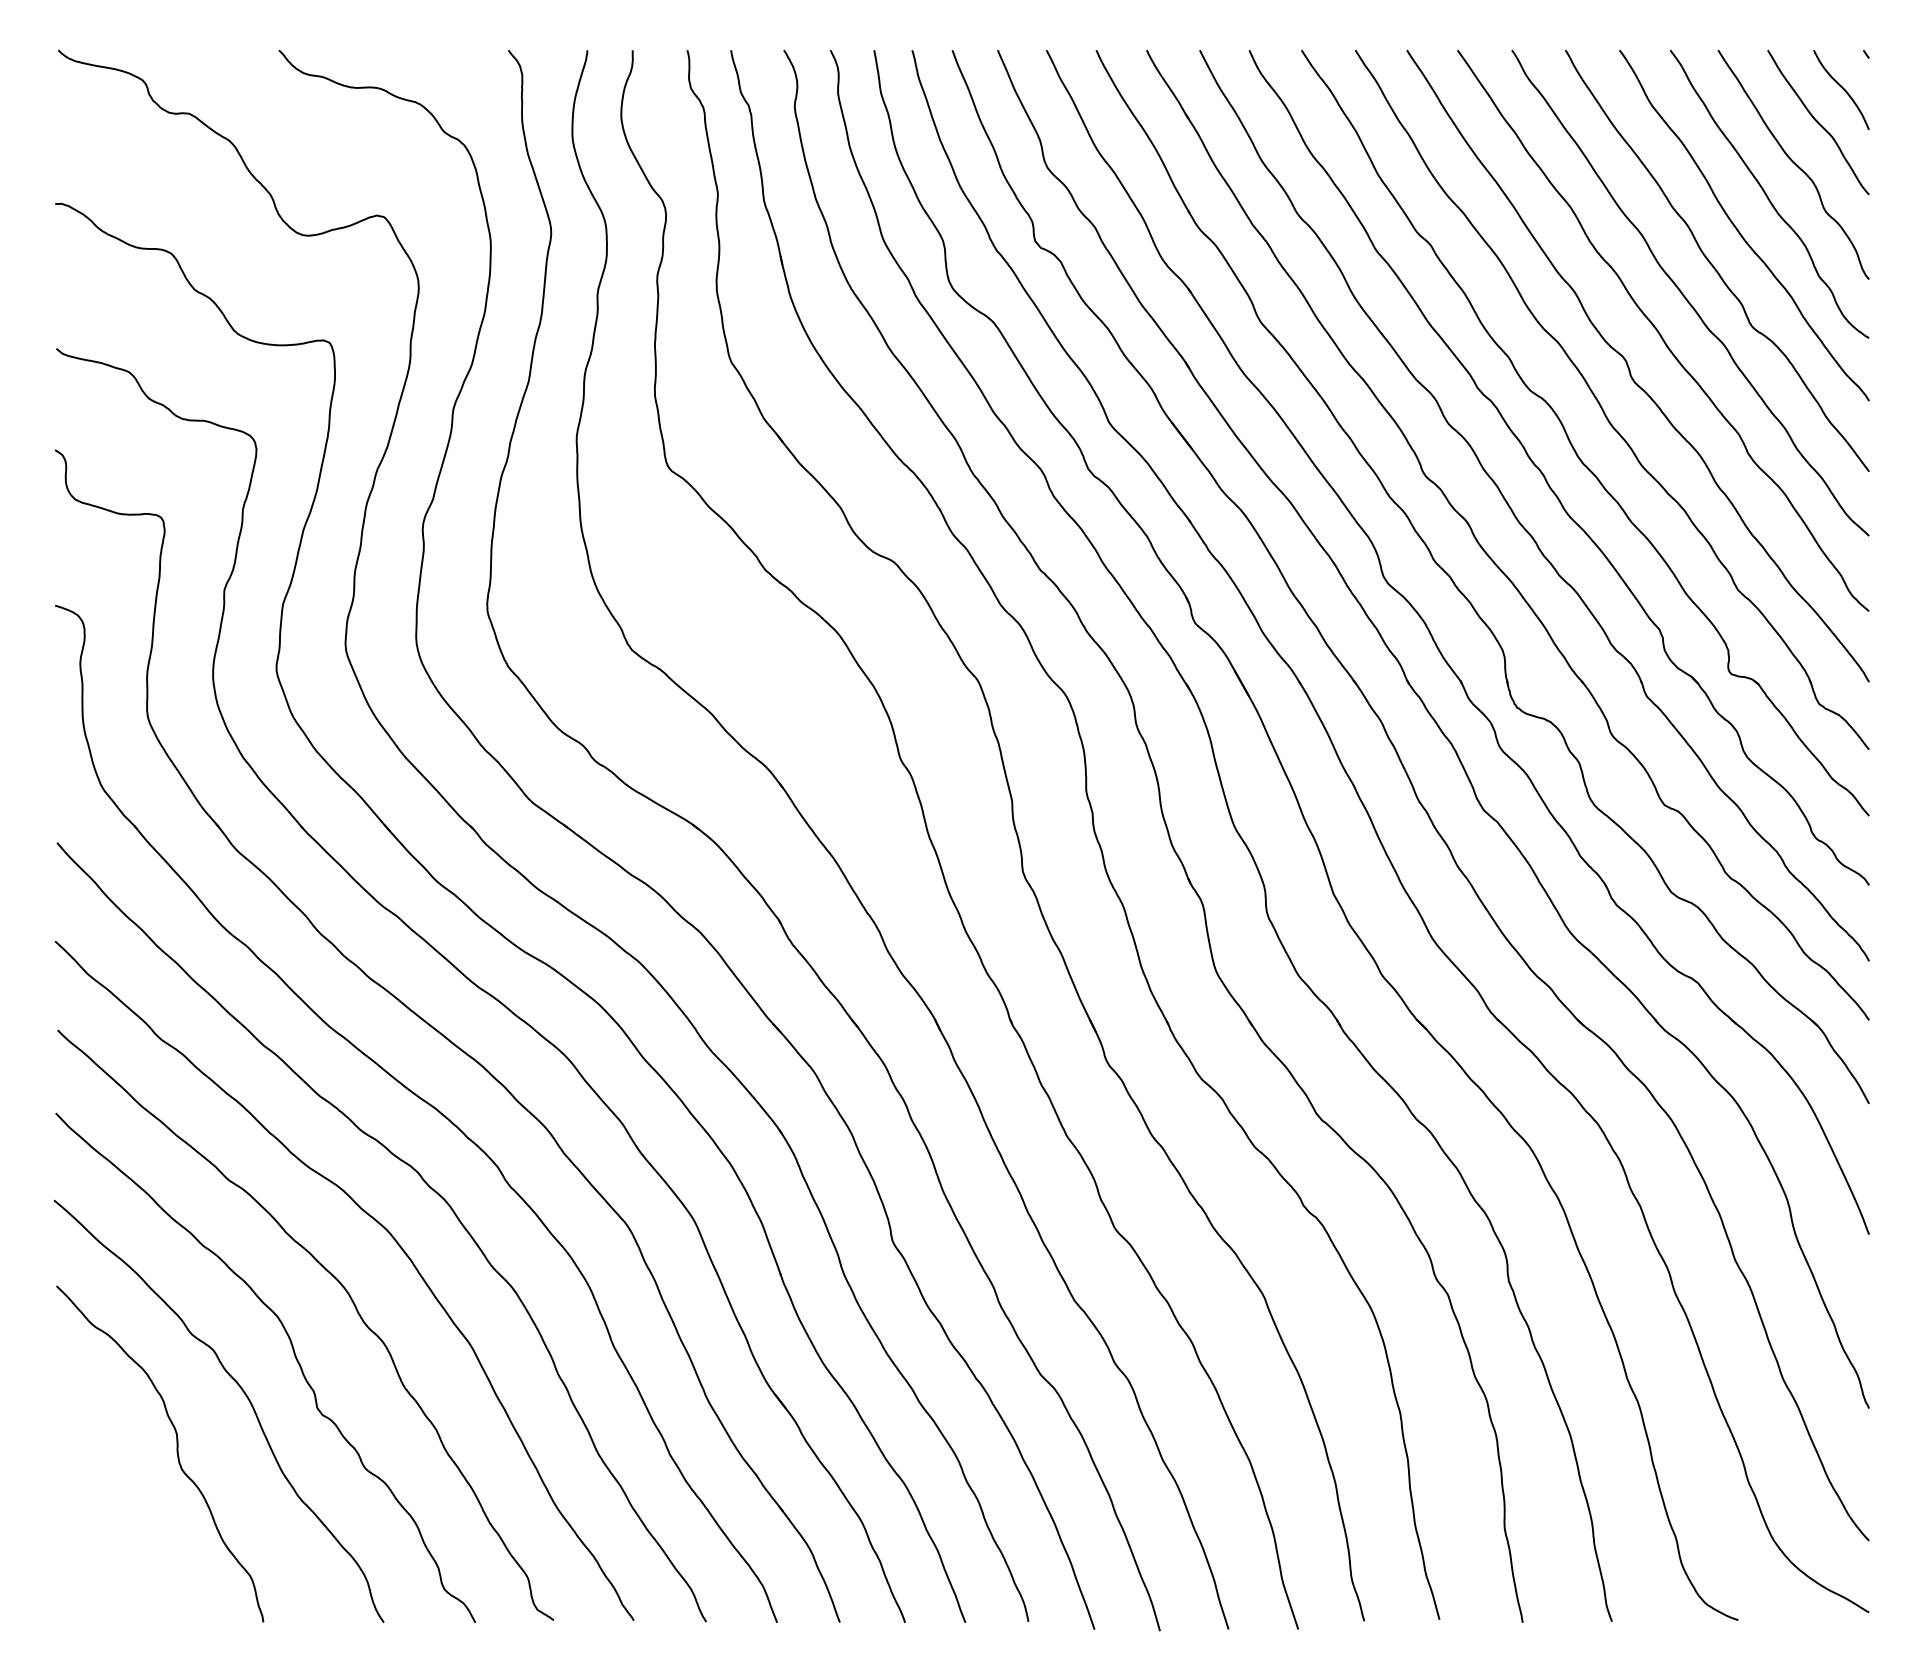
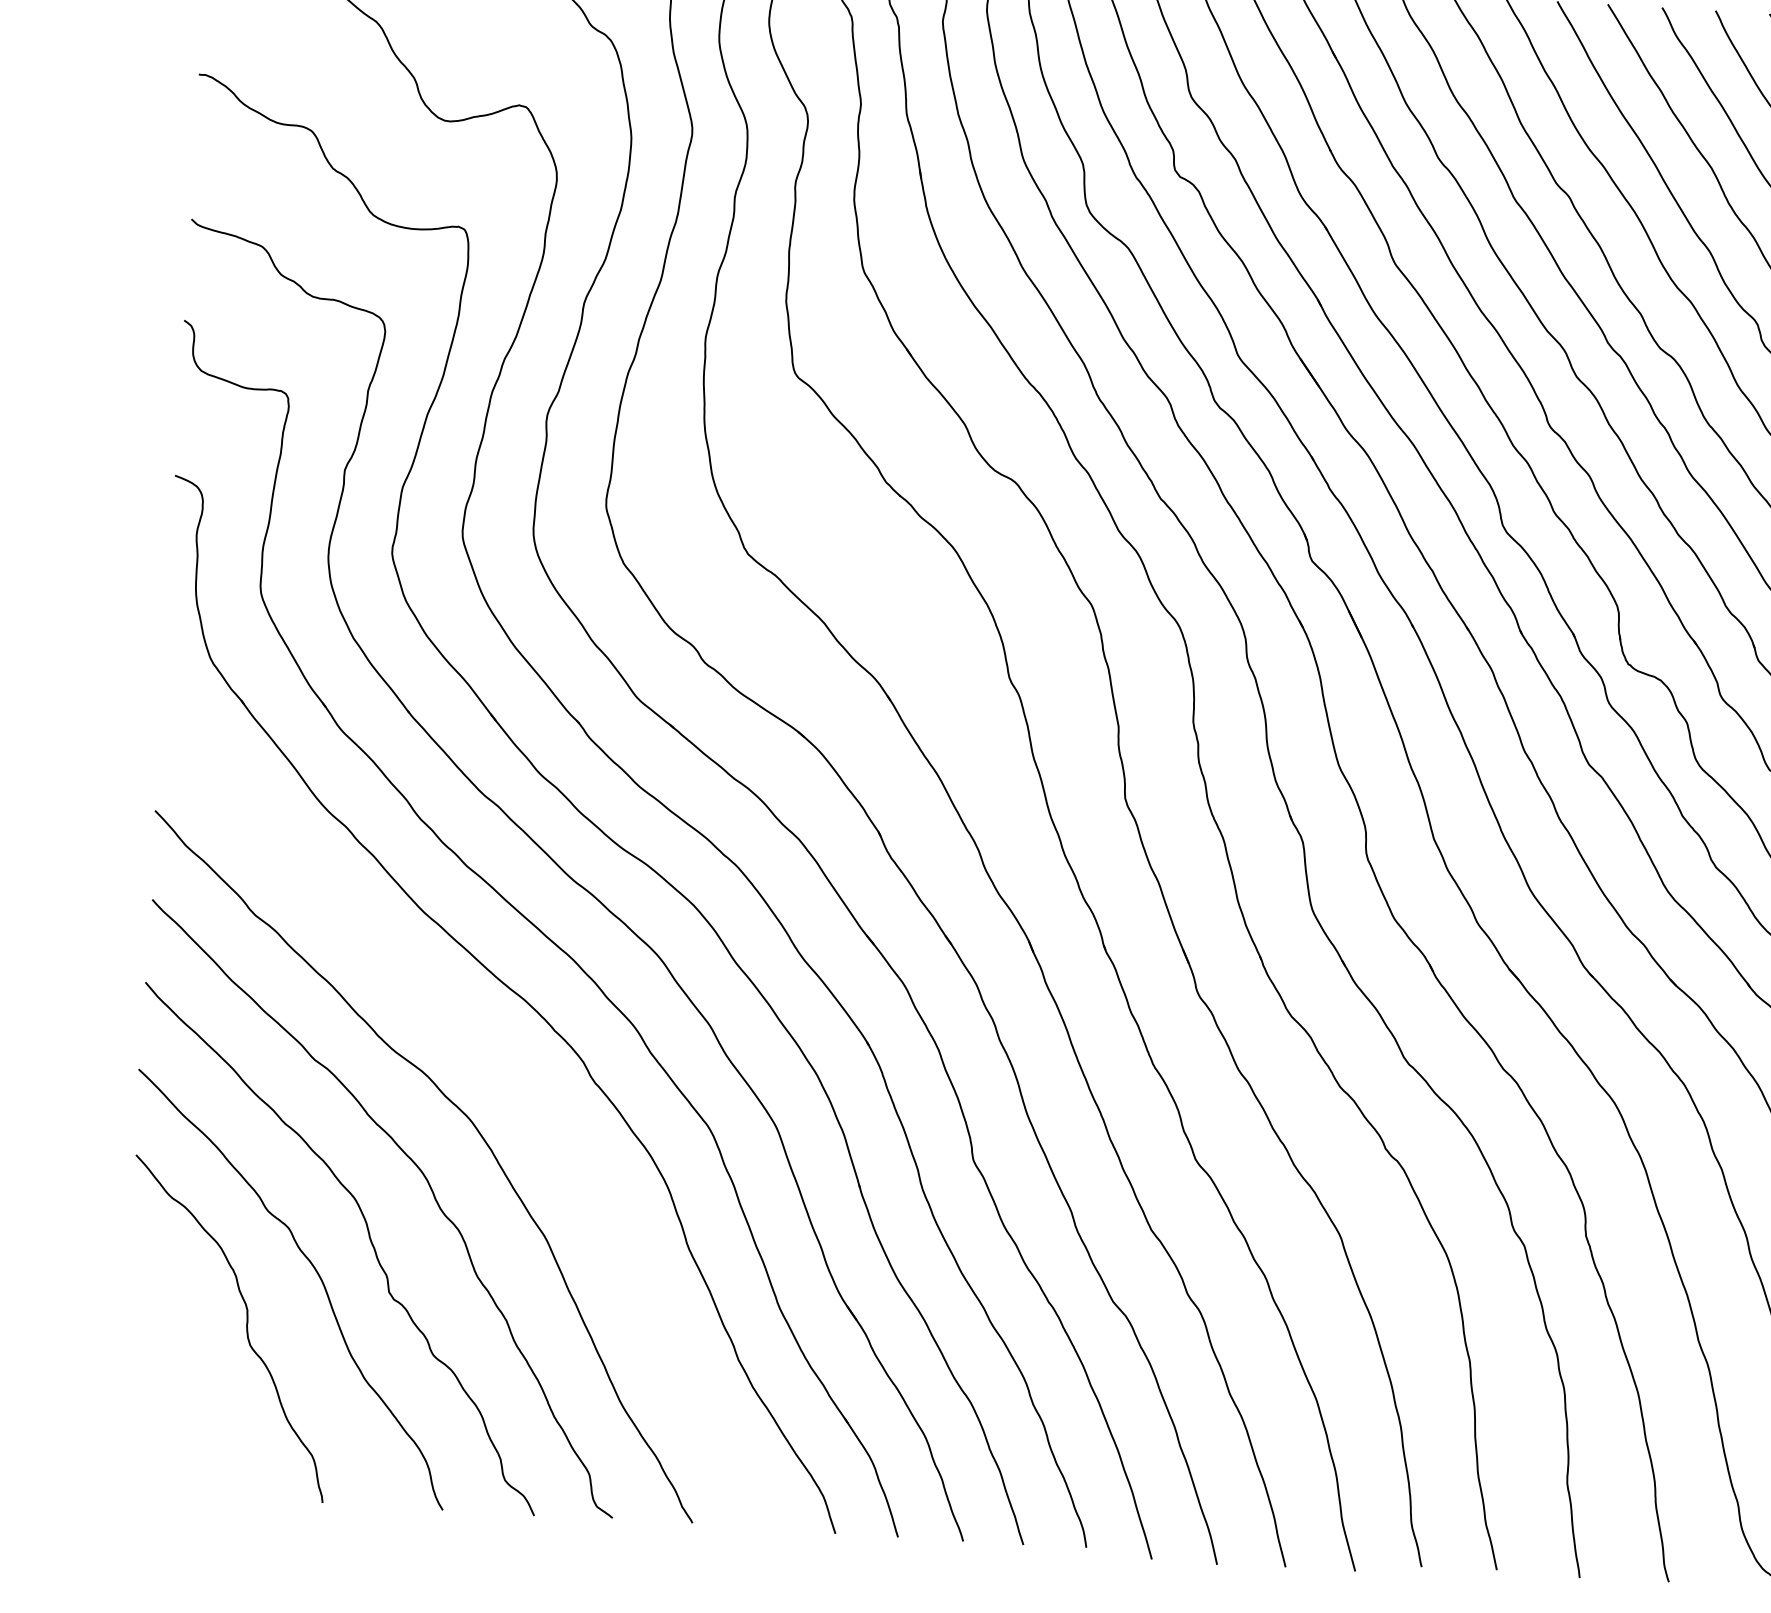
curve: (428, 1187) -> (513, 1078), removed

